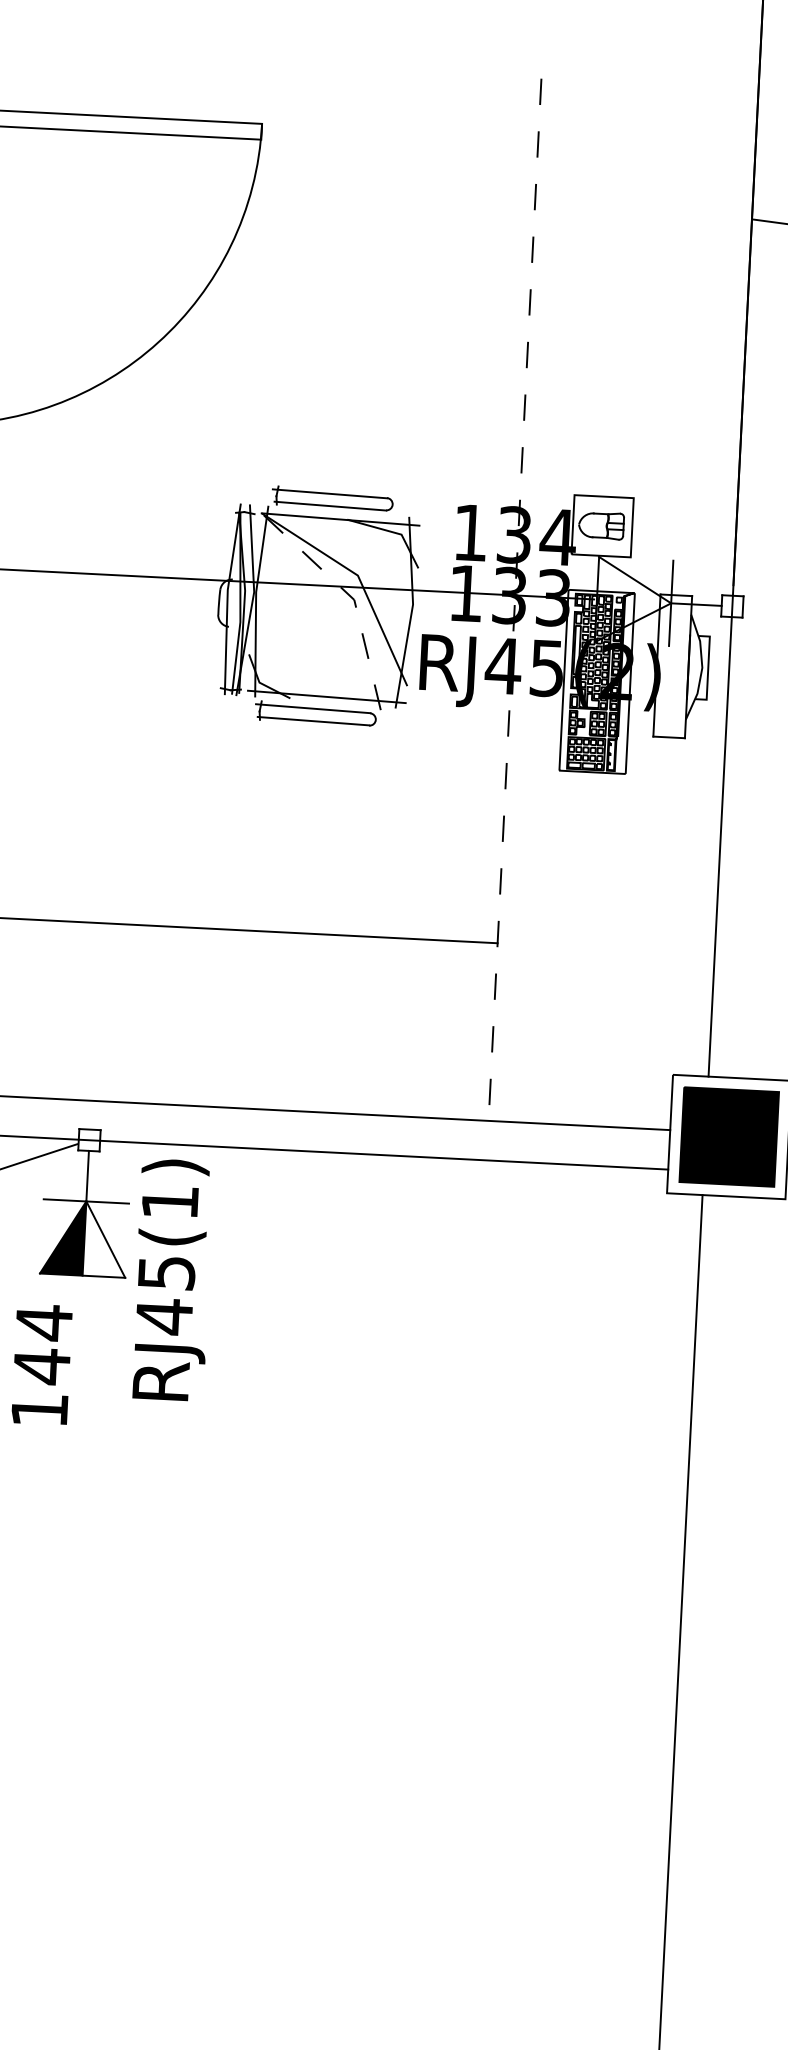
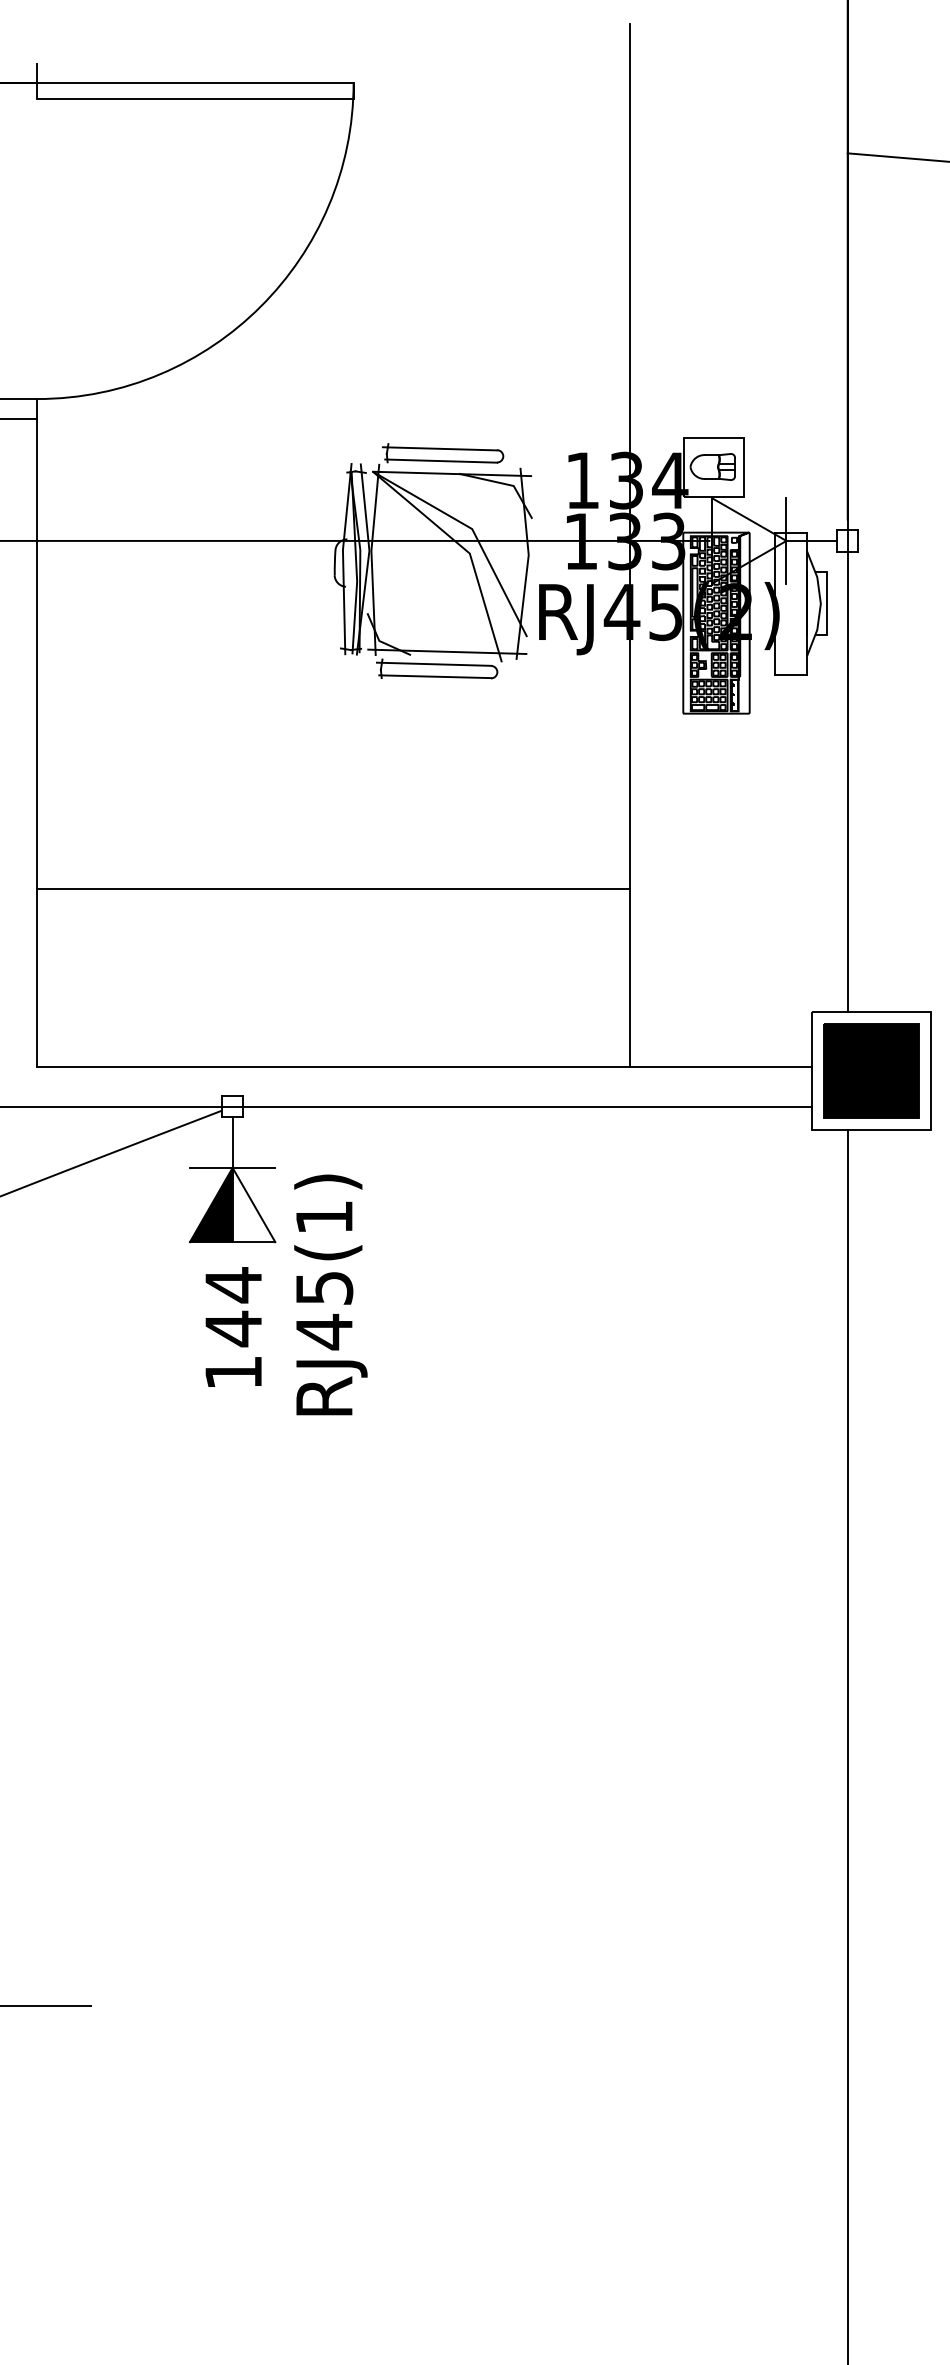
line: (350, 595) -> (465, 549), dashed -> solid
line: (515, 600) -> (630, 545), dashed -> solid
text: (172, 1279) -> (330, 1294), moved
text: (41, 1364) -> (233, 1326), moved

